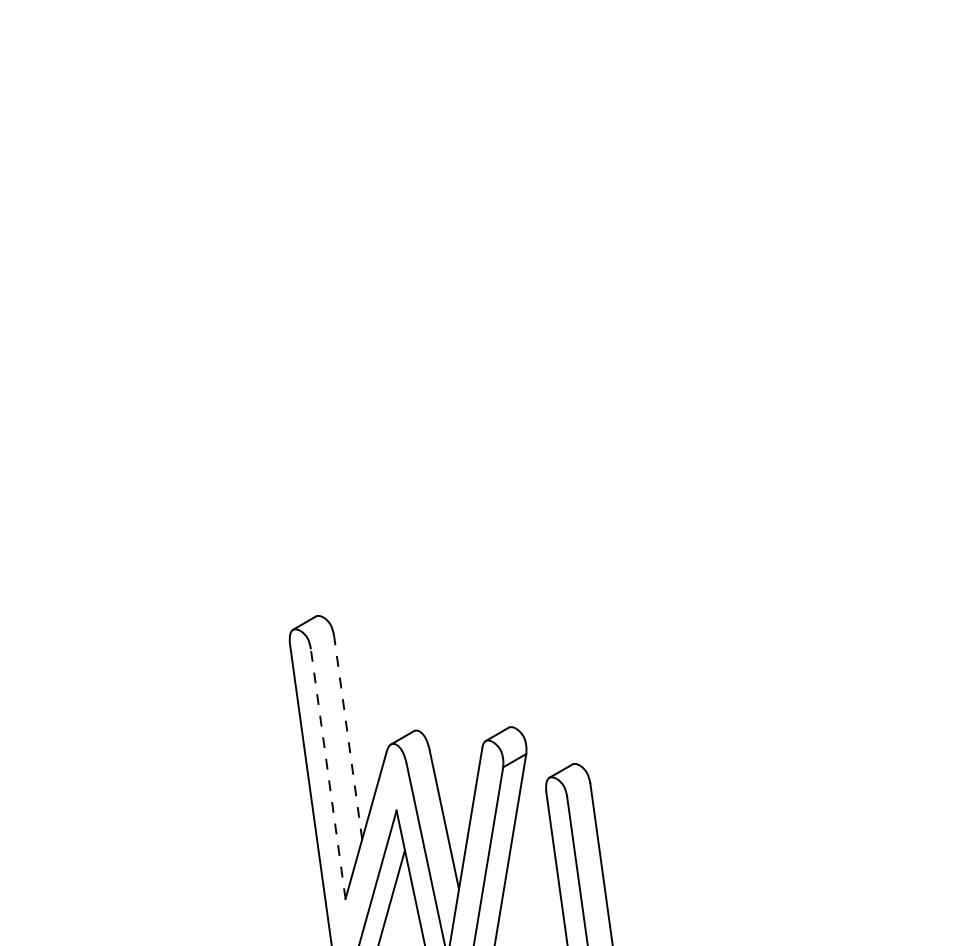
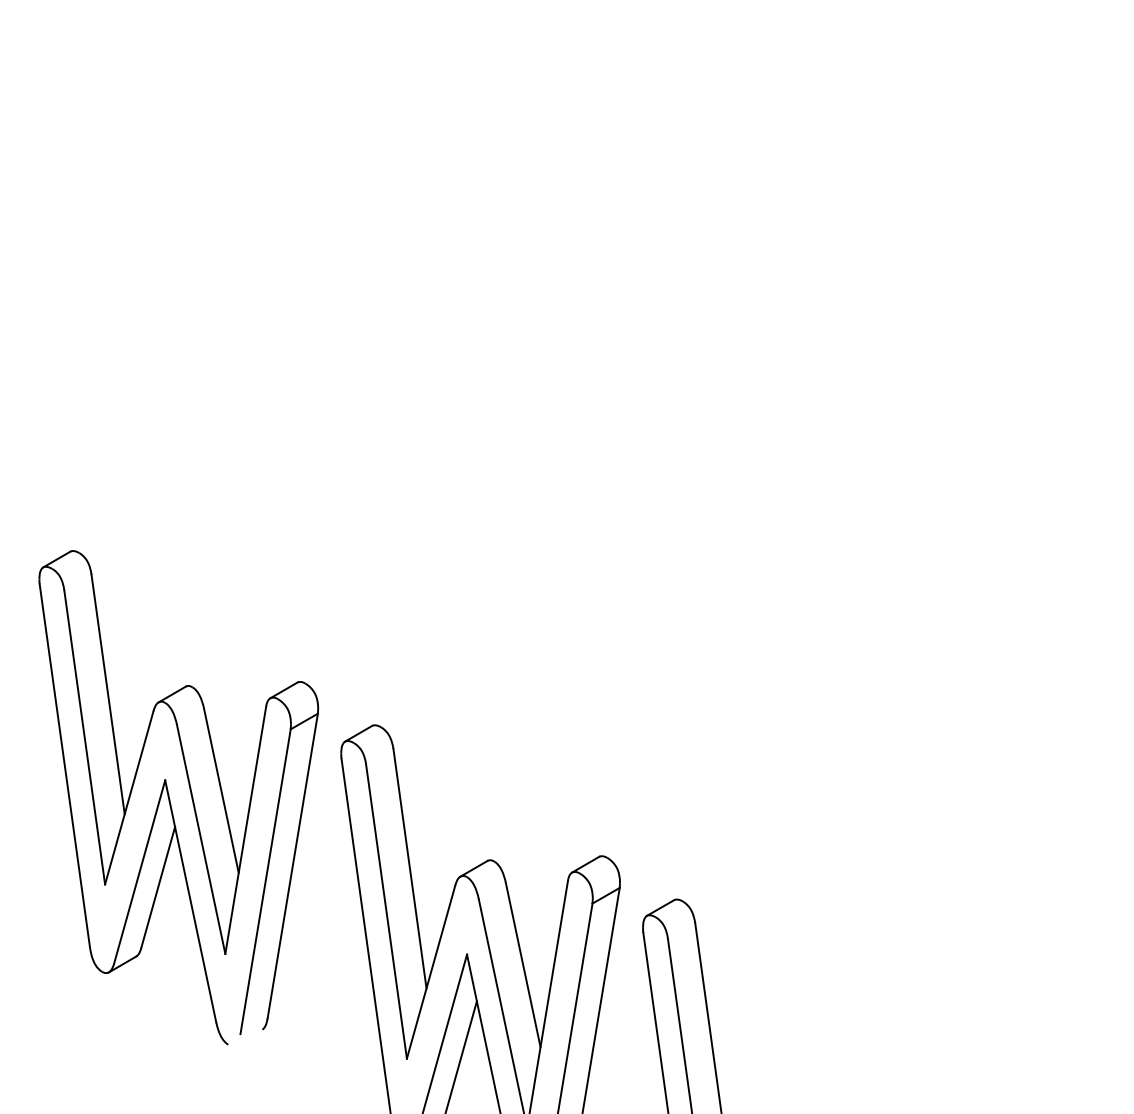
part: (144, 677) -> (170, 797), added
line: (348, 737) -> (410, 868), dashed -> solid
line: (328, 773) -> (386, 910), dashed -> solid

